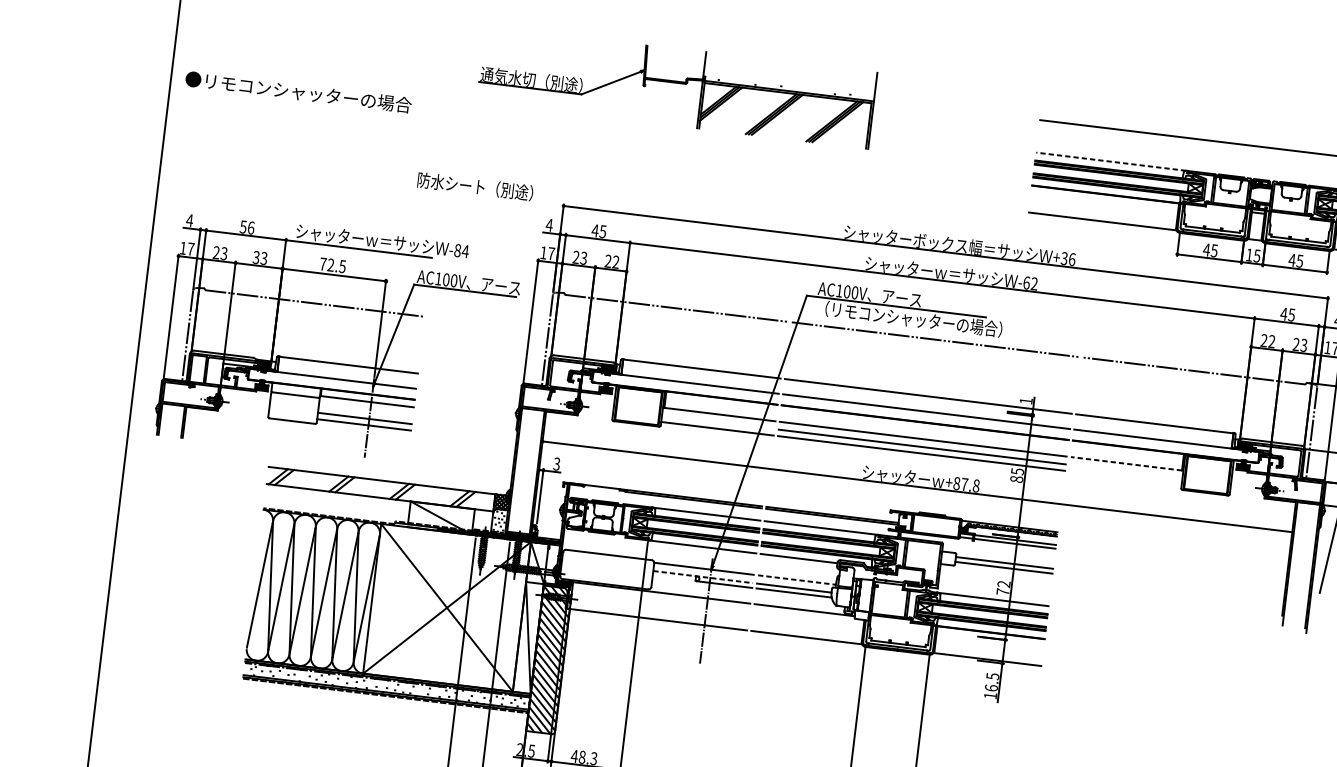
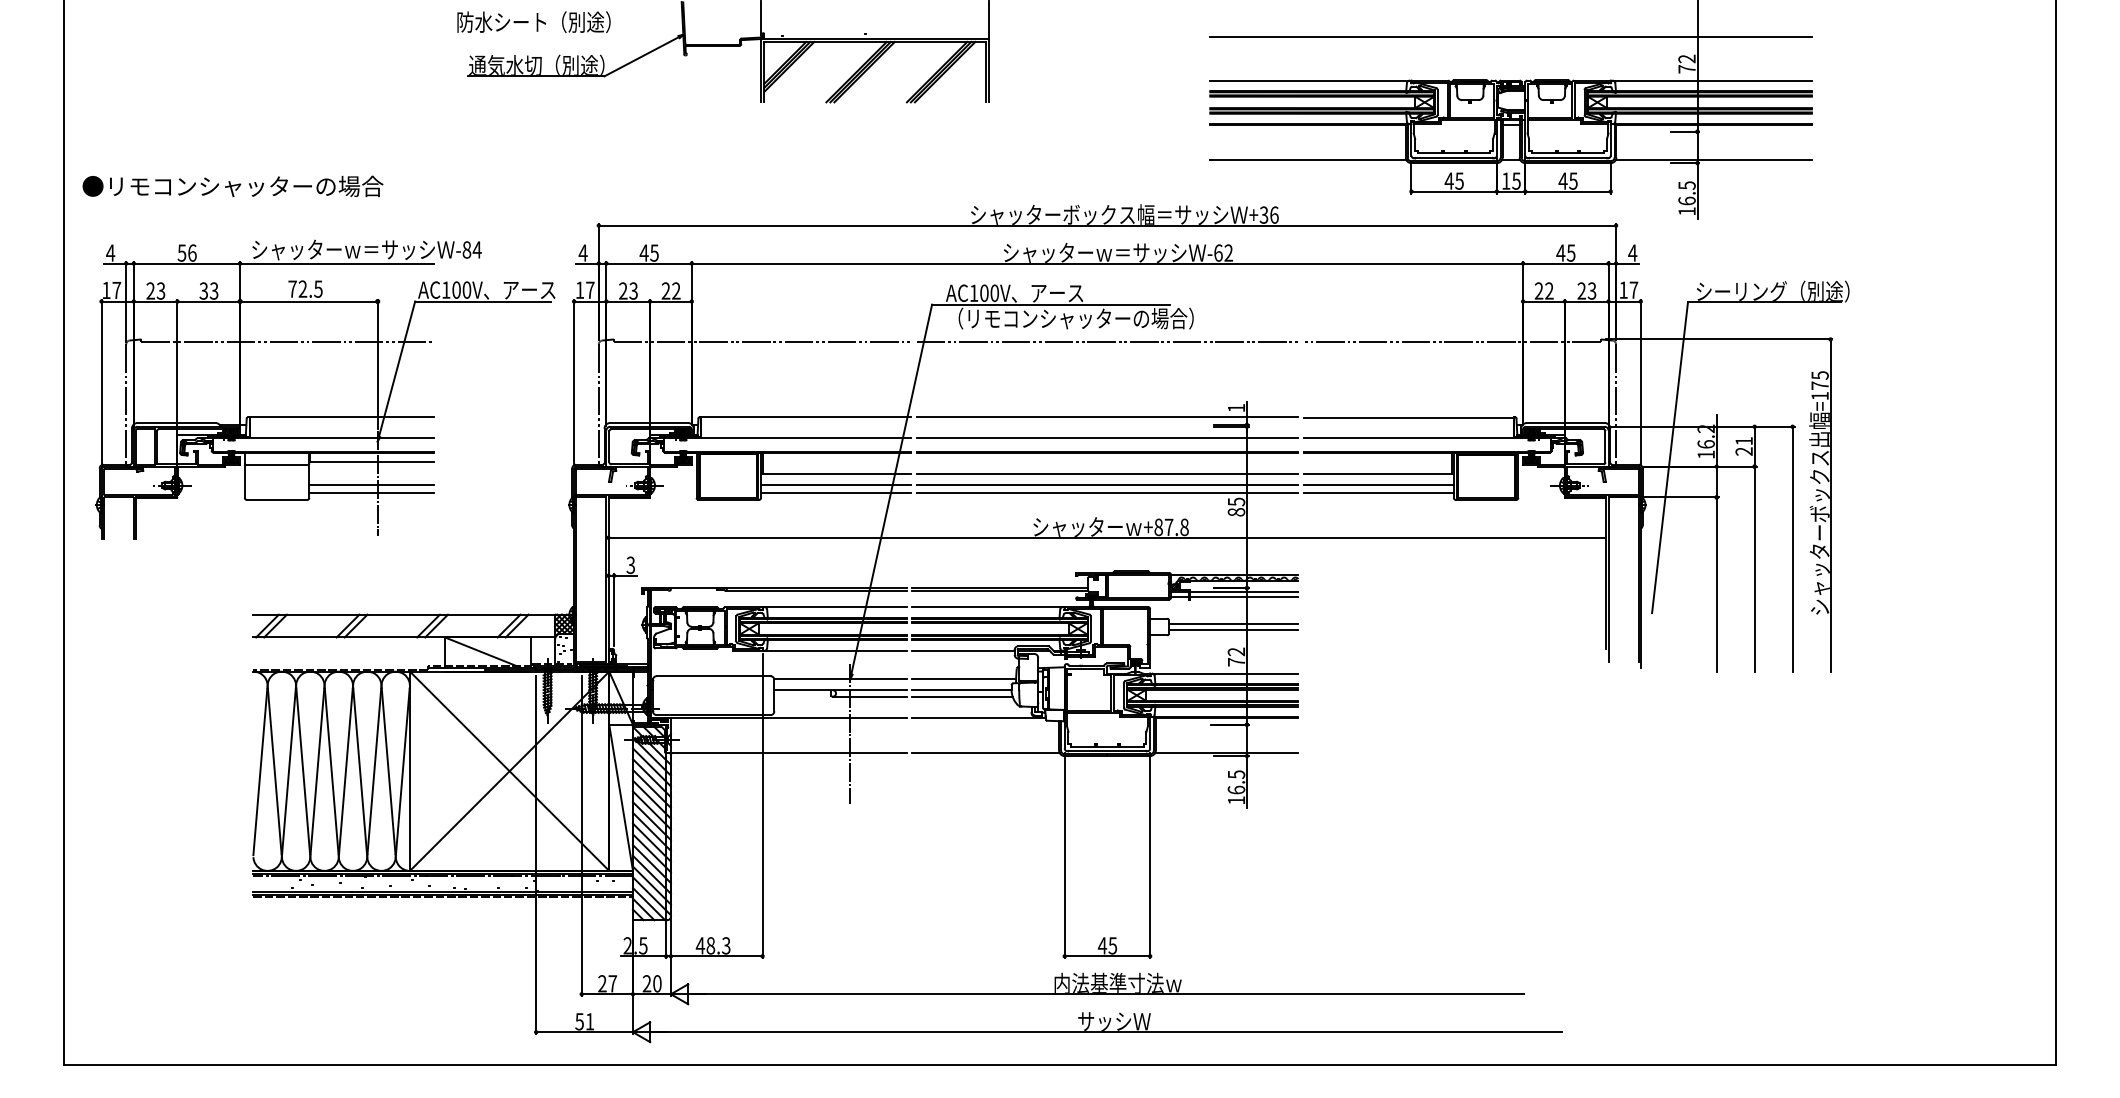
text: (298, 92) -> (232, 186), moved
line: (1111, 161) -> (1310, 80), dashed -> solid
text: (475, 186) -> (533, 21), moved
part: (338, 342) -> (325, 389), moved
line: (717, 422) -> (835, 484), added
line: (1126, 463) -> (1378, 474), dashed -> solid
line: (1125, 471) -> (1378, 484), added
line: (1125, 478) -> (1378, 493), added
line: (703, 577) -> (841, 690), dashed -> solid
line: (797, 580) -> (964, 679), dashed -> solid

